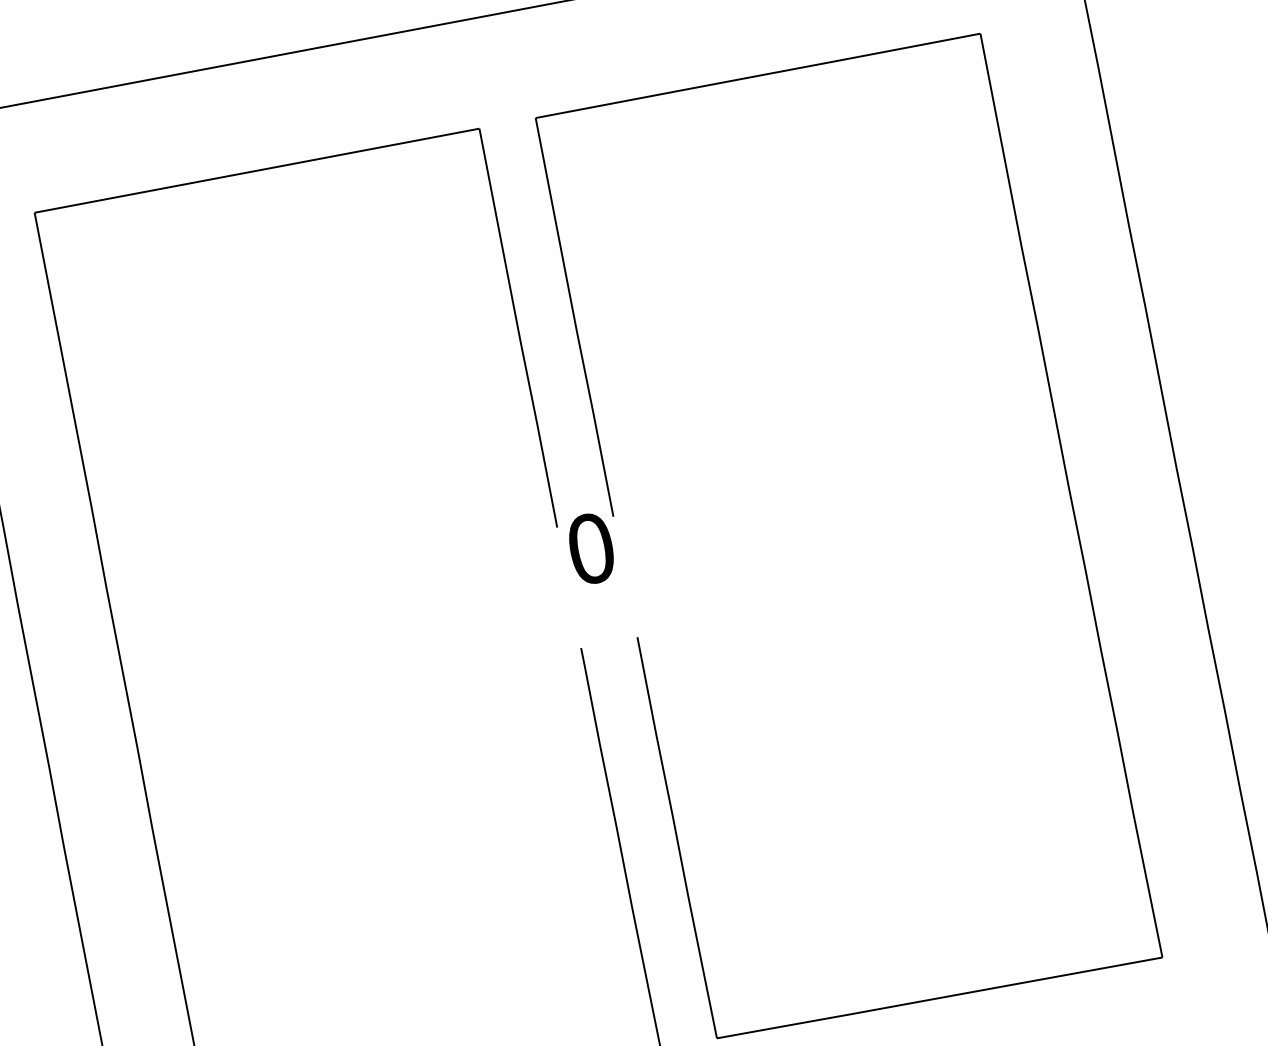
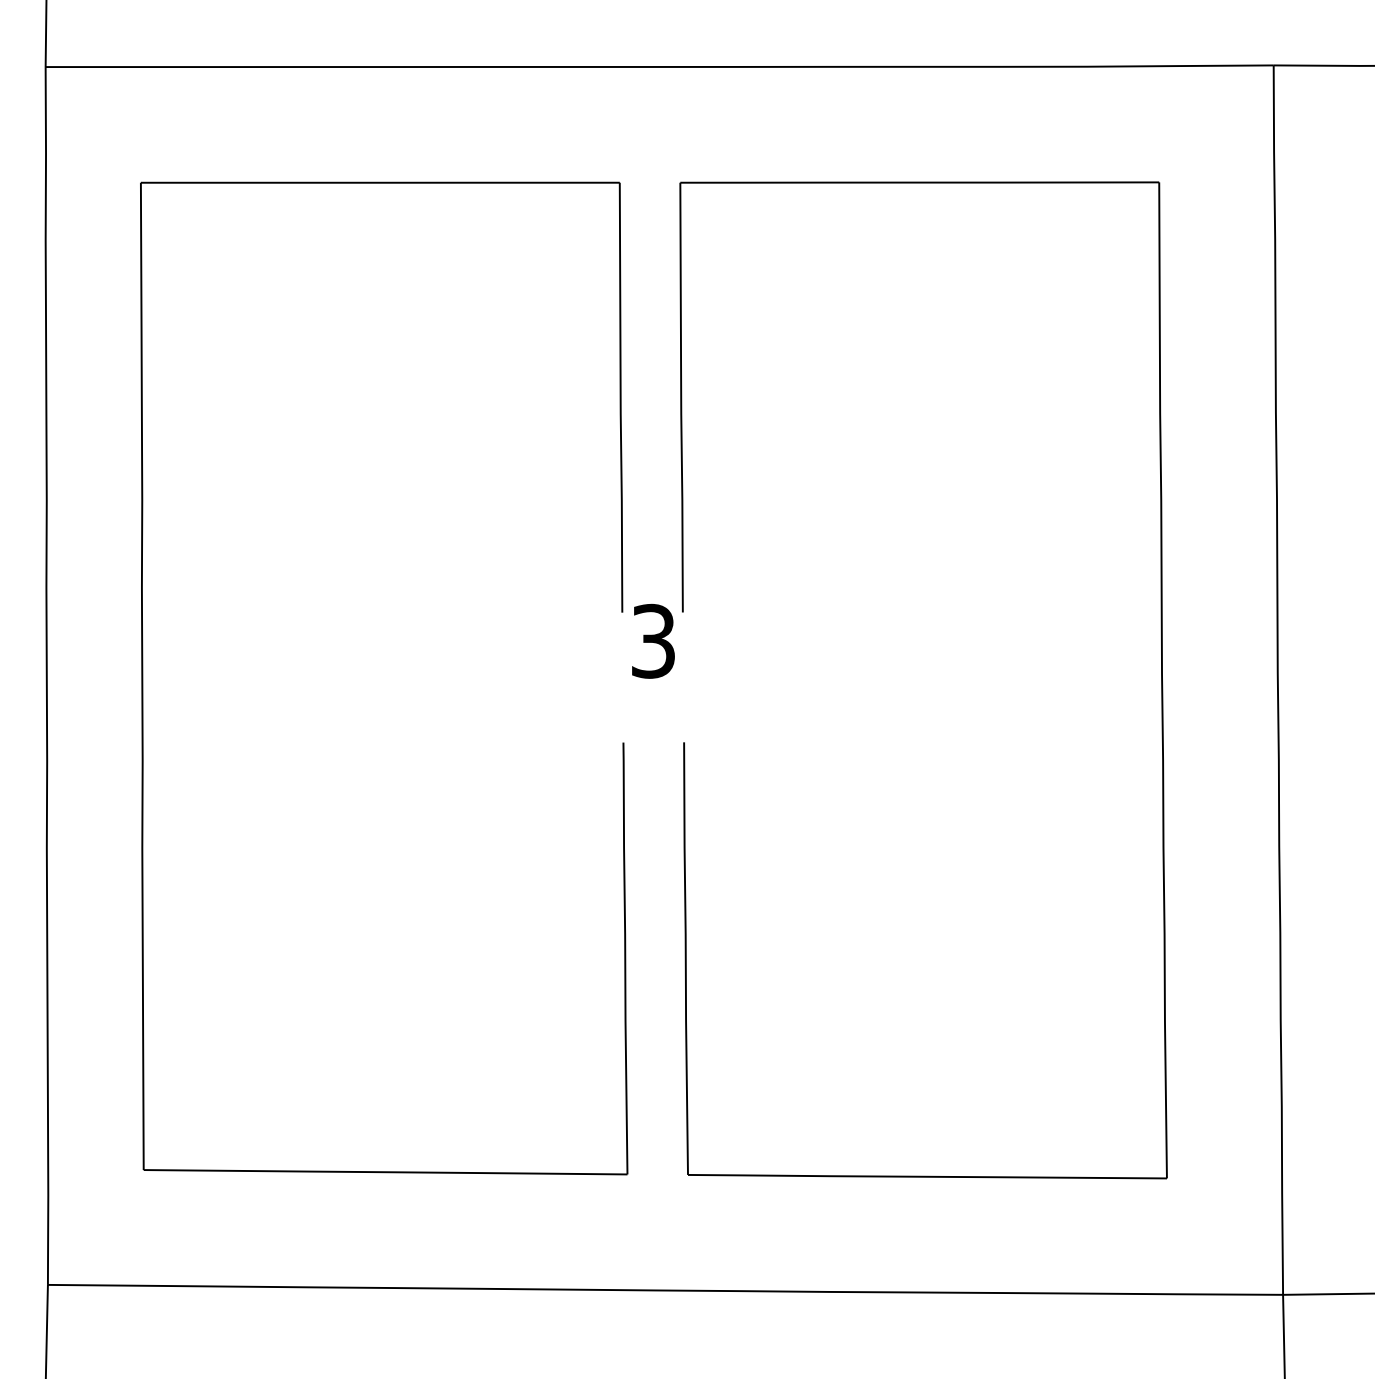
text: (591, 547) -> (653, 640), 0 -> 3

